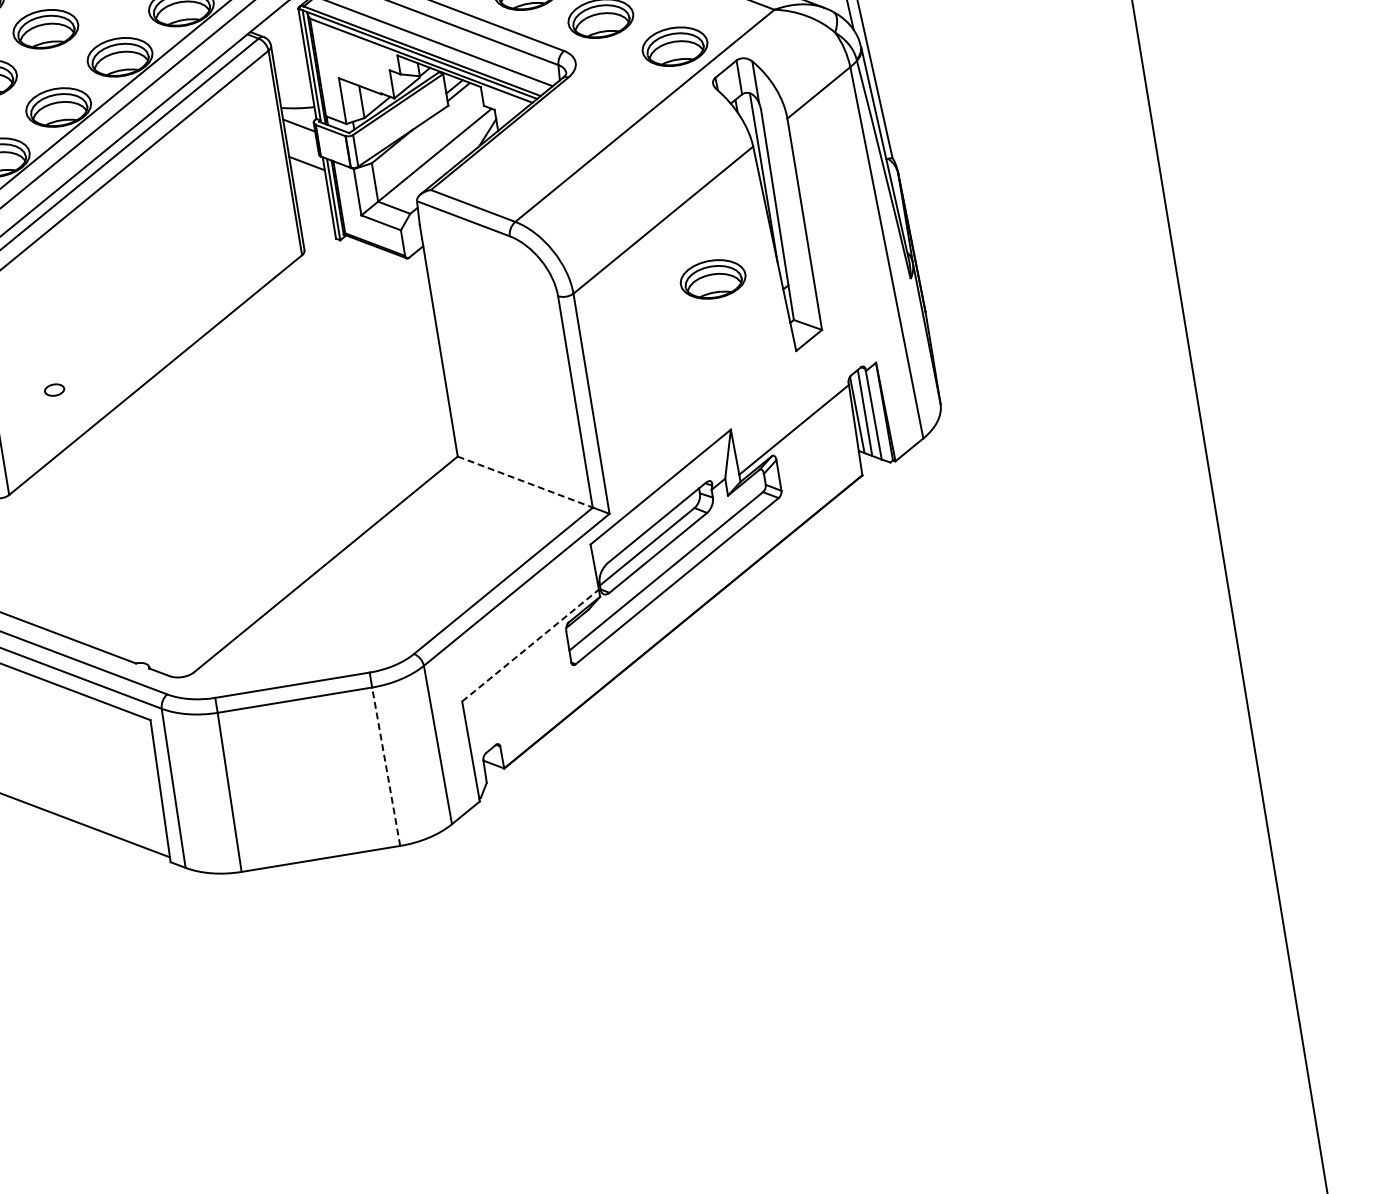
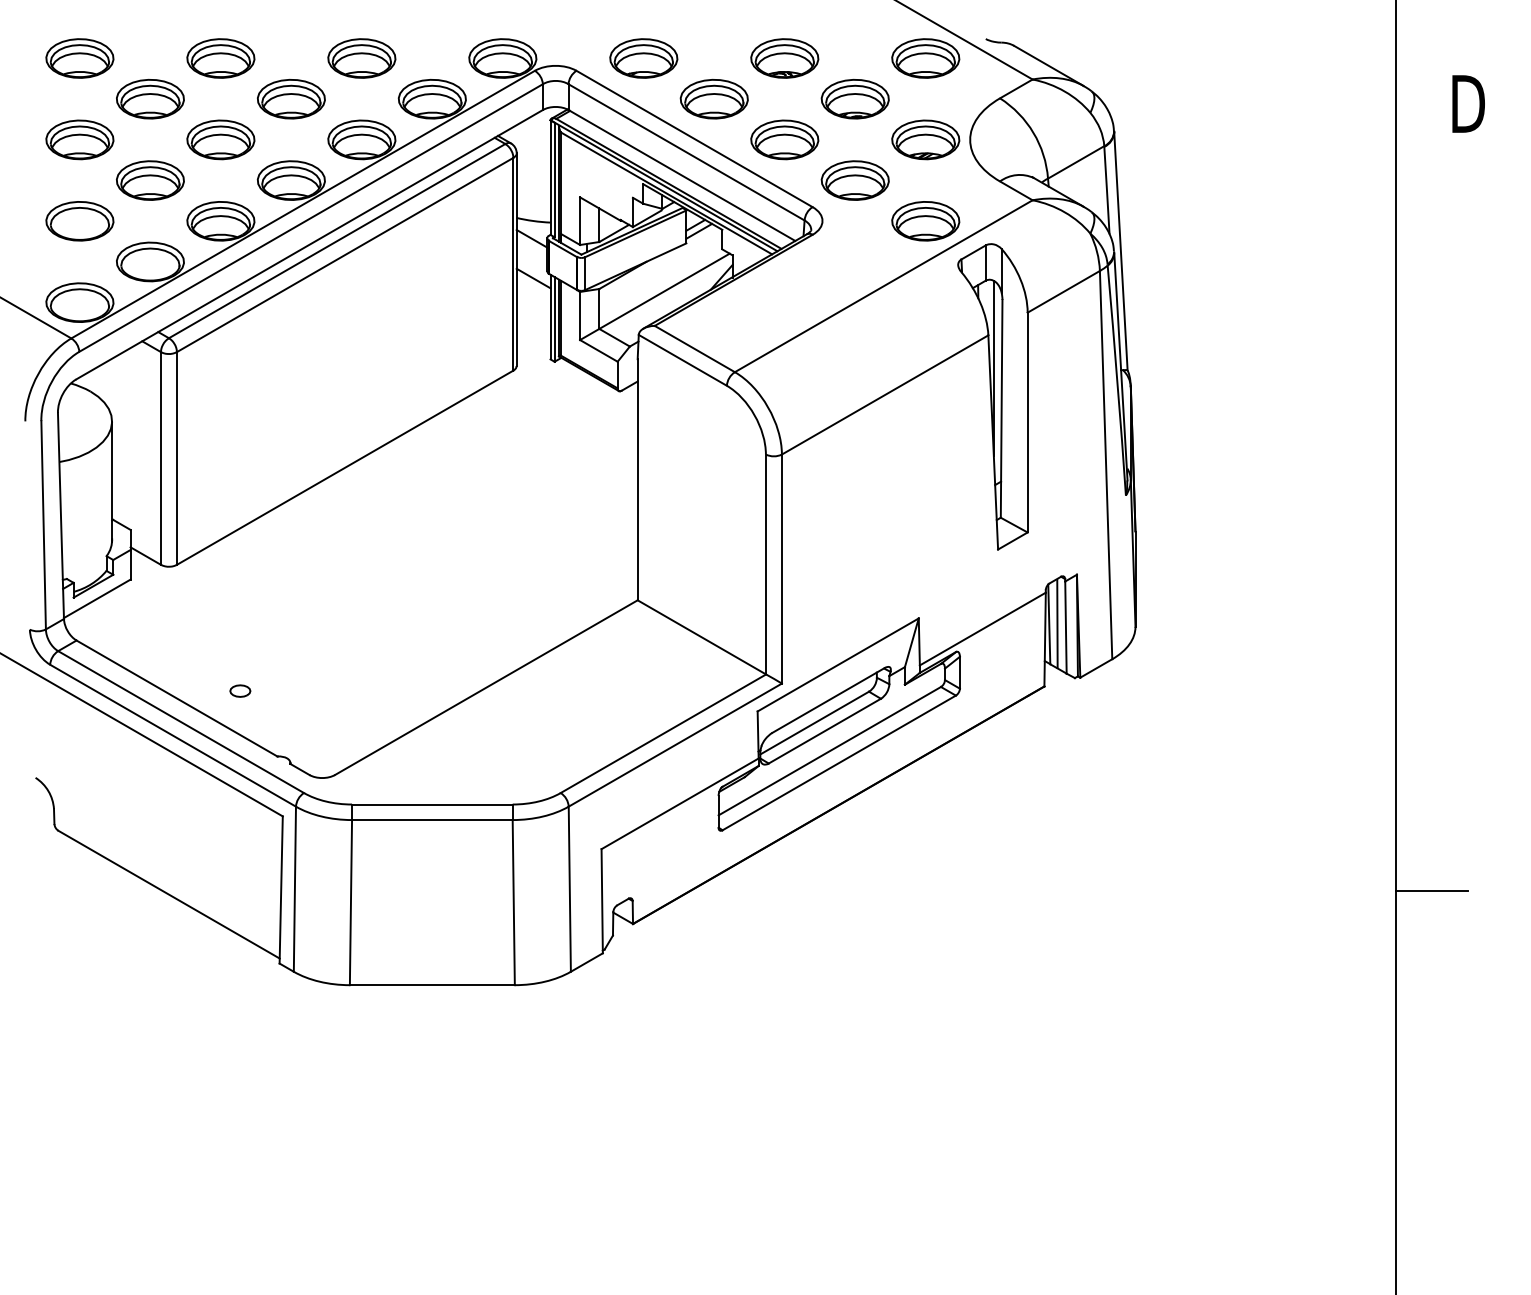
part: (712, 279) -> (925, 463), removed
part: (54, 389) -> (240, 690), moved
line: (525, 482) -> (702, 637), dashed -> solid
line: (1267, 611) -> (1432, 891), added
line: (530, 645) -> (680, 803), dashed -> solid
line: (385, 766) -> (513, 902), dashed -> solid

